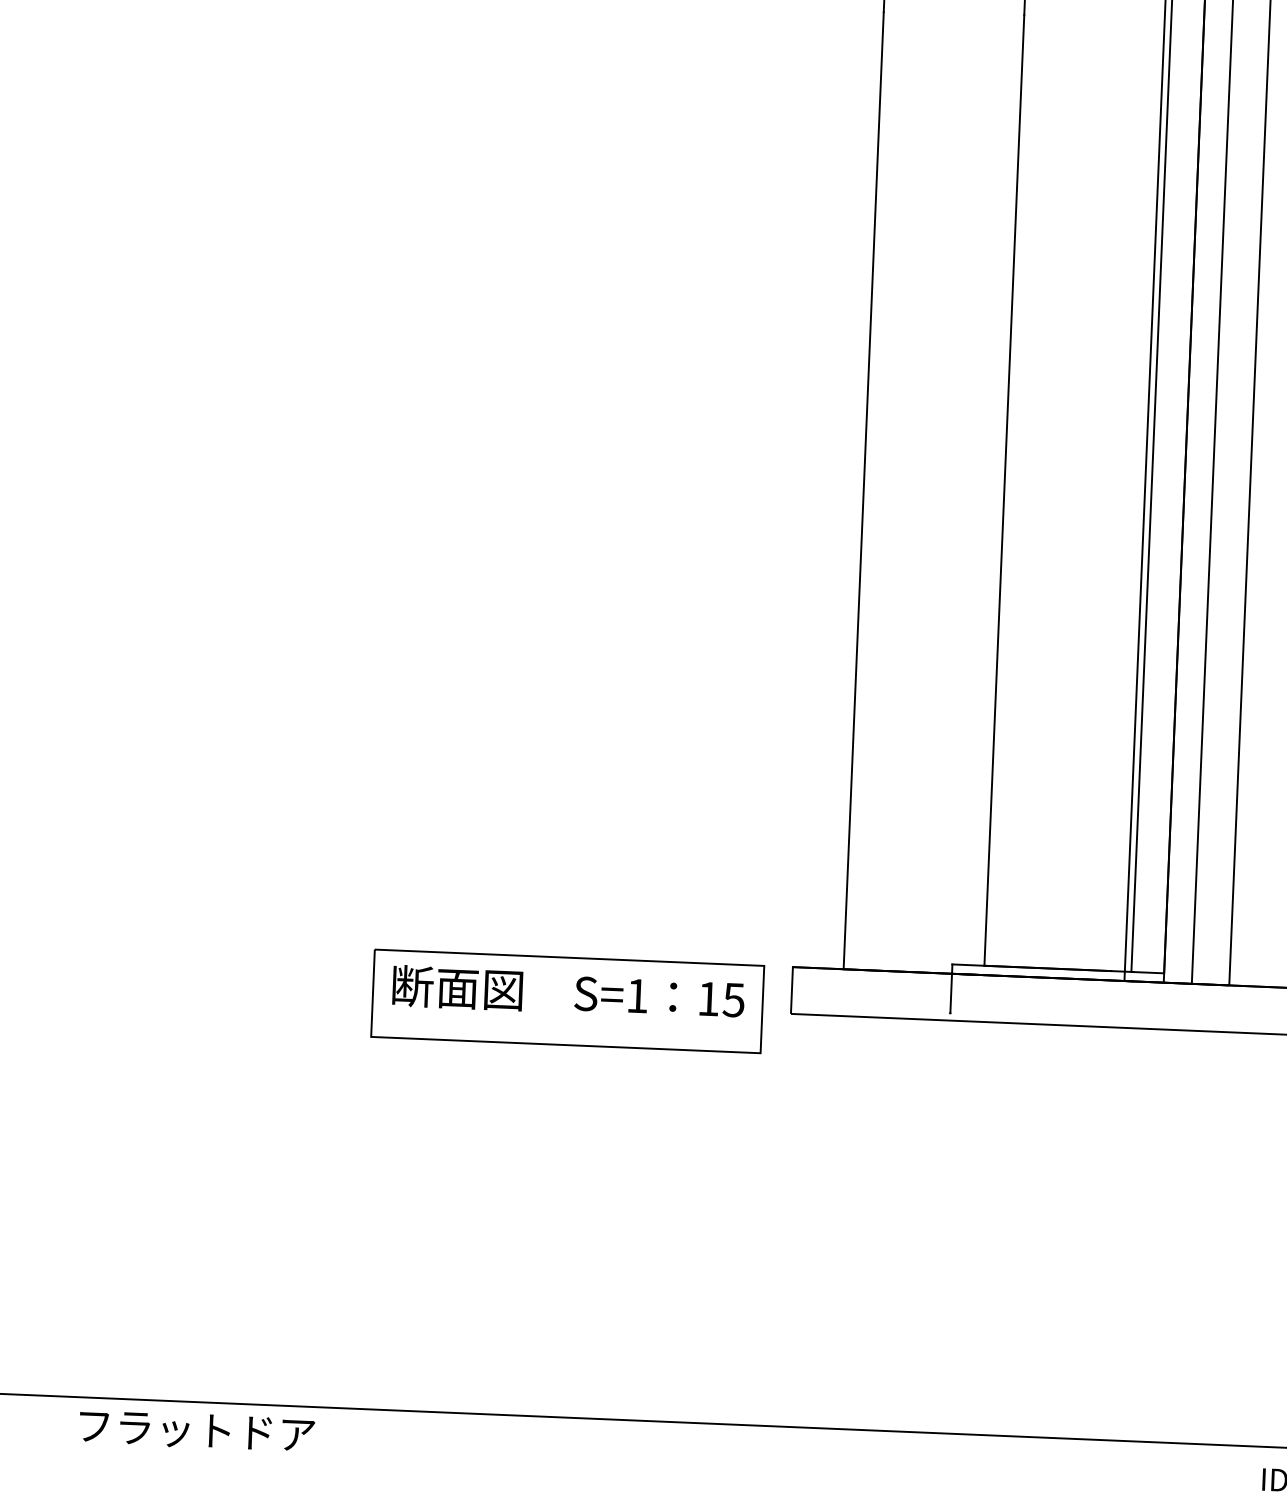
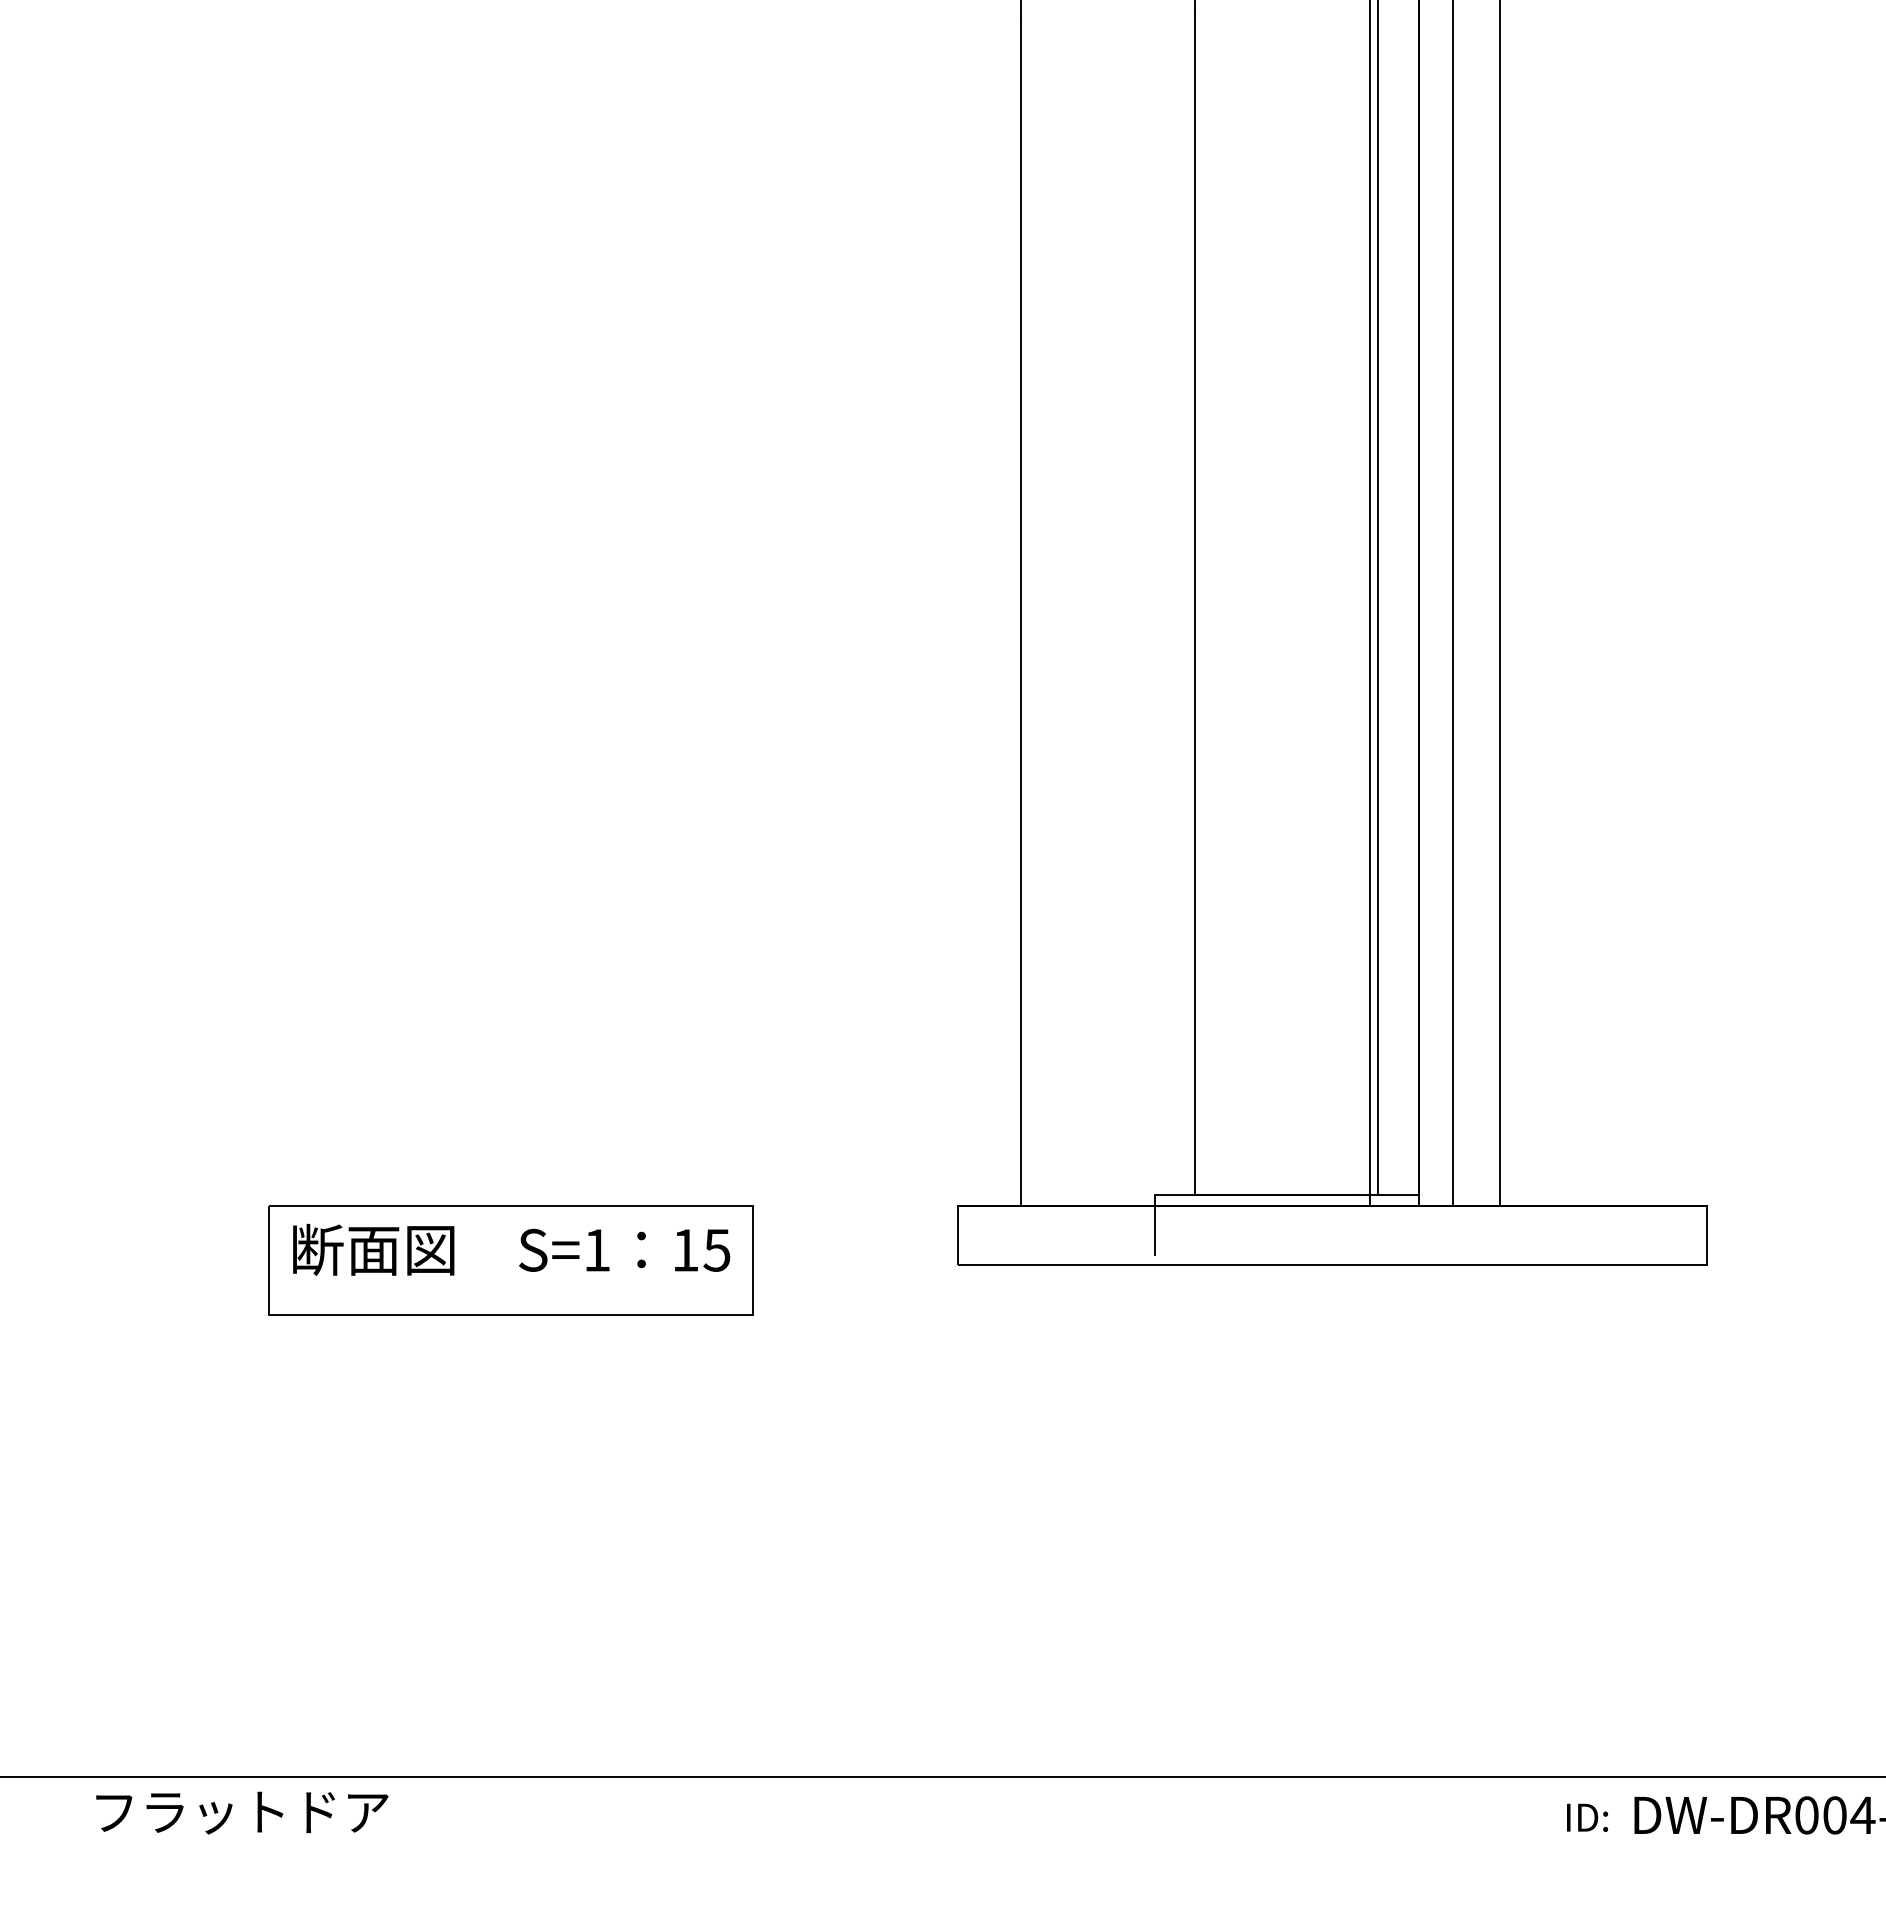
part: (567, 1001) -> (510, 1260), moved

